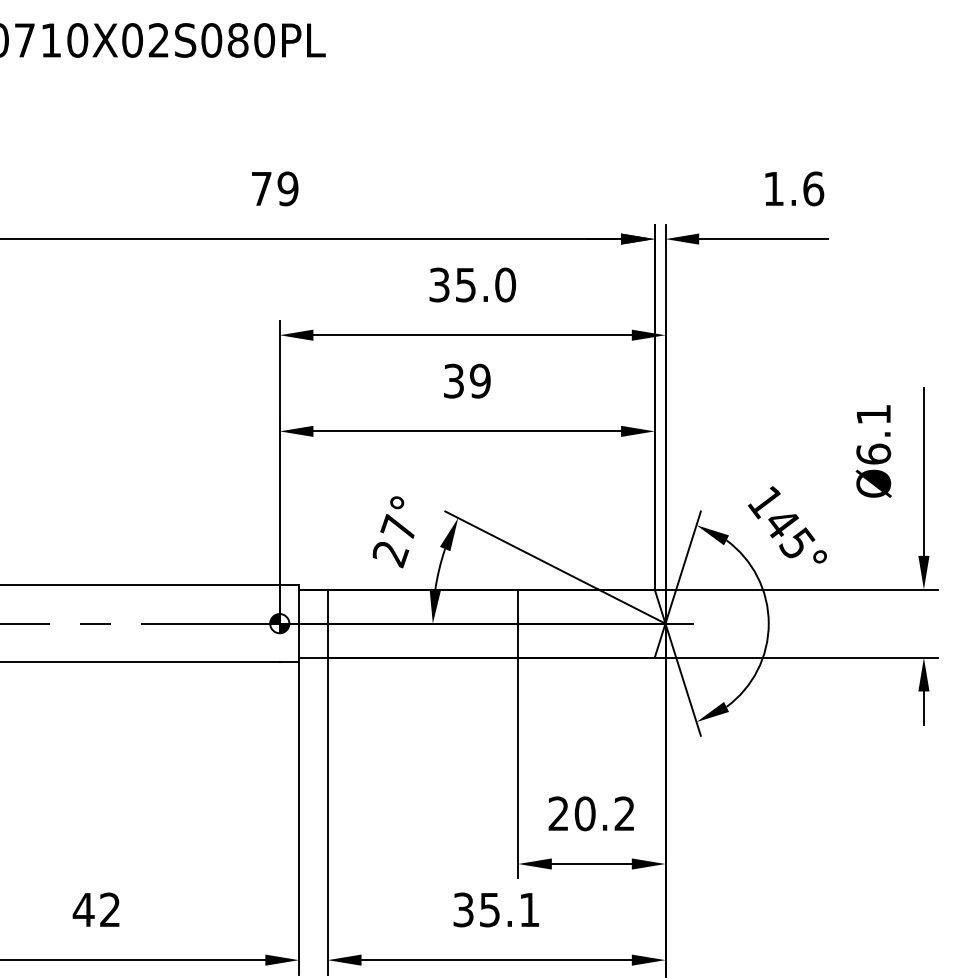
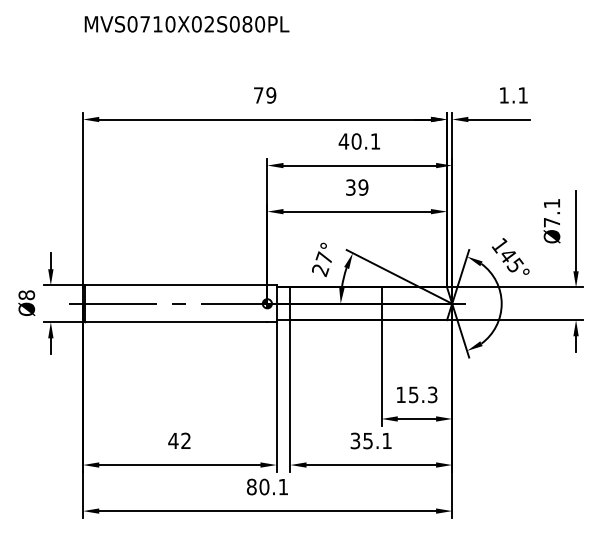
text: (814, 189) -> (523, 95), 1.6 -> 1.1
text: (472, 284) -> (359, 141), 35.0 -> 40.1
text: (872, 454) -> (551, 222), Ø6.1 -> Ø7.1
text: (590, 812) -> (416, 394), 20.2 -> 15.3

